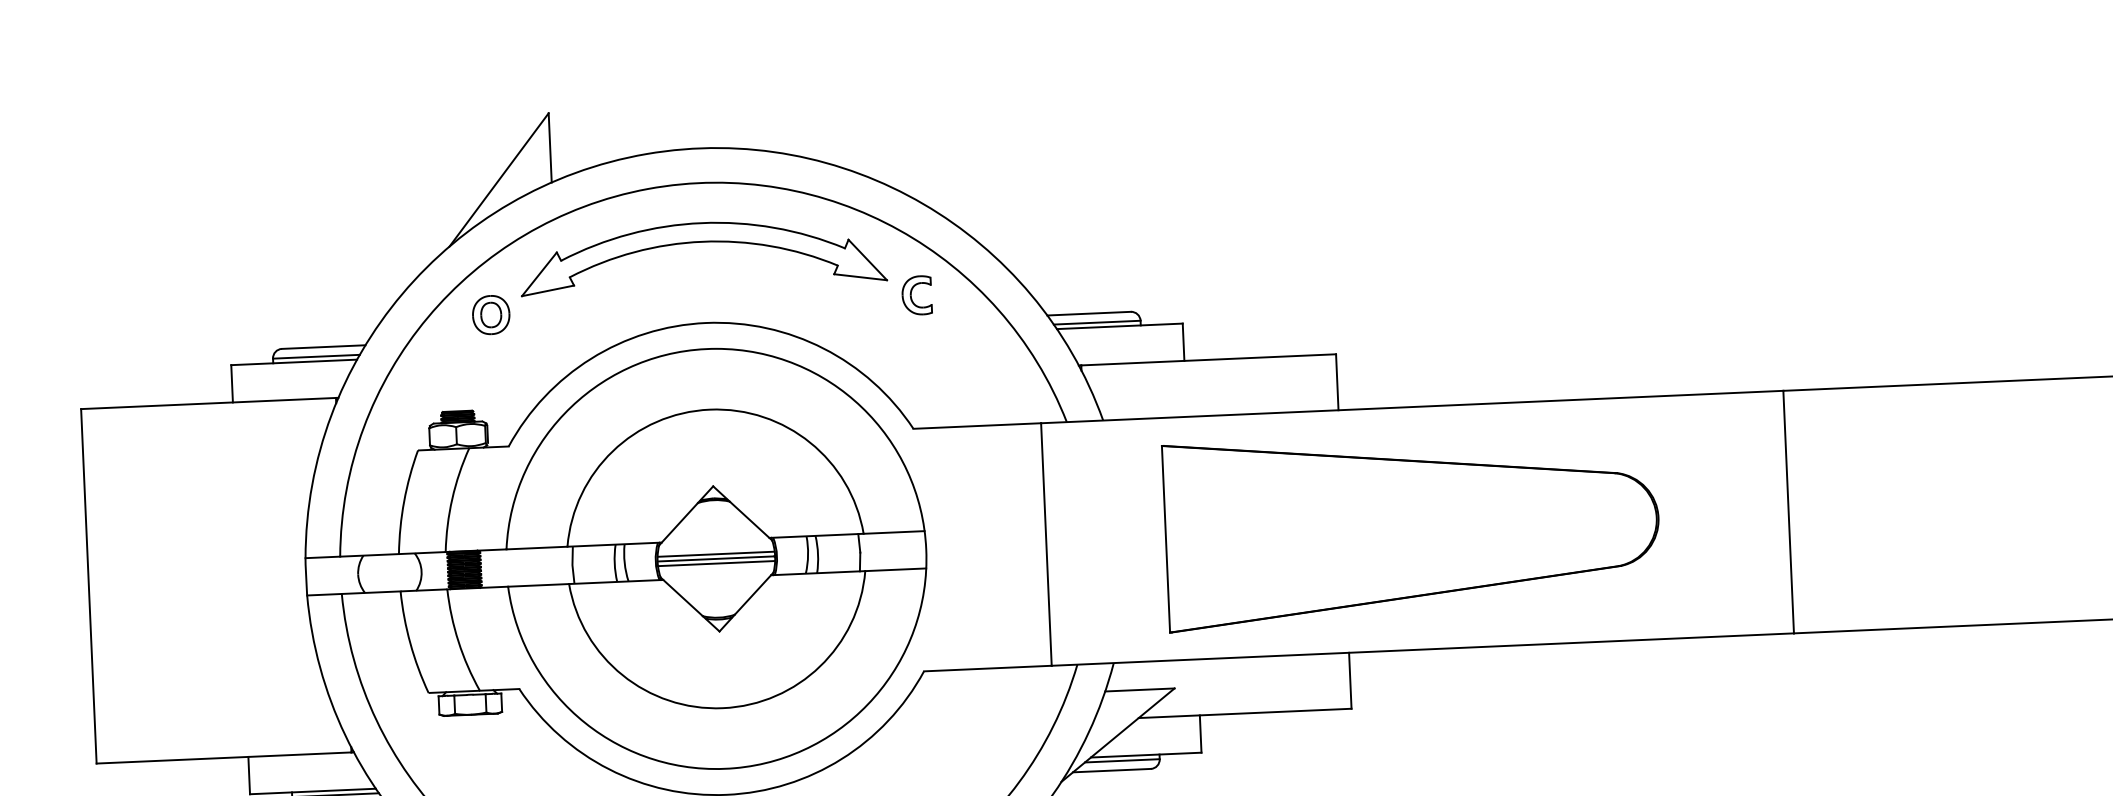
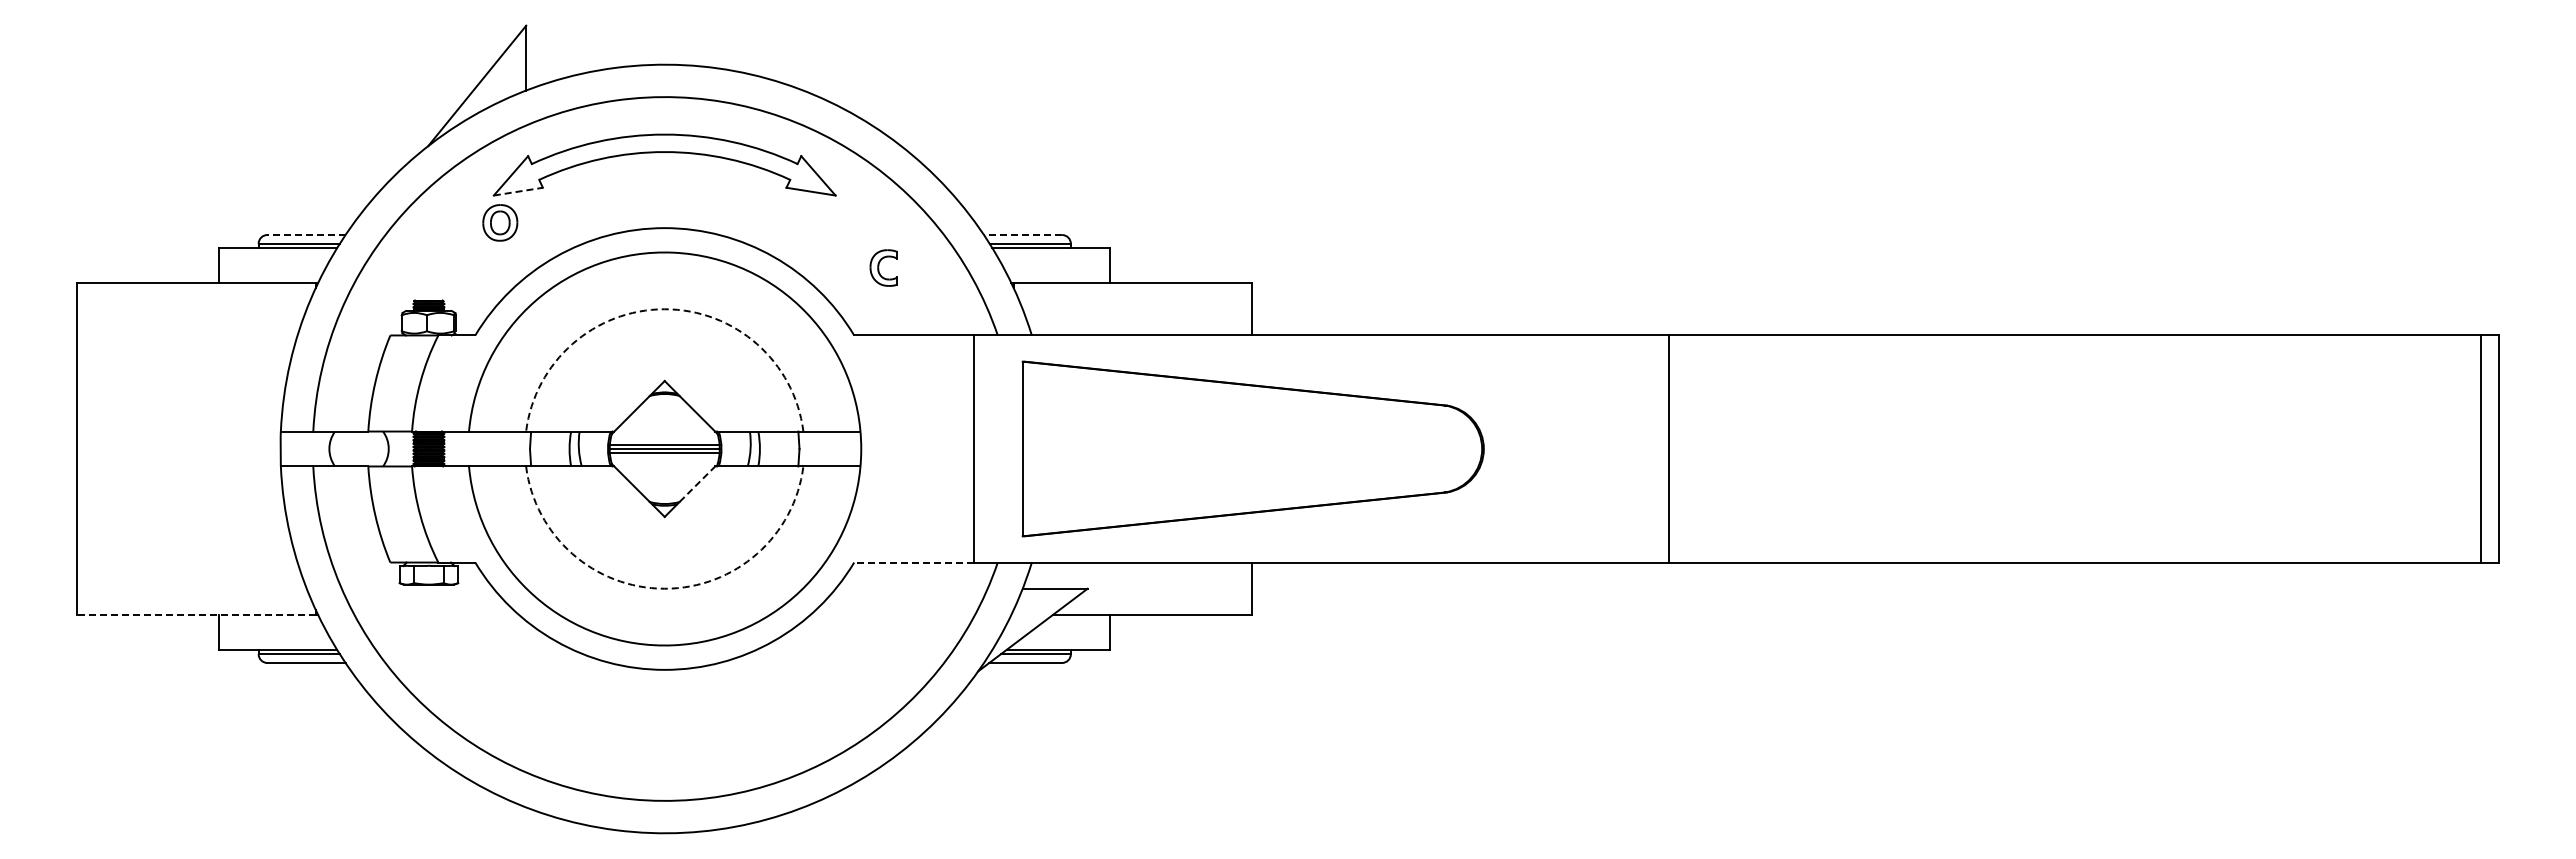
line: (548, 290) -> (518, 191), solid -> dashed
part: (916, 294) -> (883, 267), moved
part: (491, 314) -> (500, 222), moved
line: (1088, 314) -> (1022, 235), solid -> dashed
line: (322, 347) -> (305, 235), solid -> dashed
arc: (709, 409) -> (664, 309), solid -> dashed
part: (1411, 528) -> (1252, 448), moved
line: (753, 593) -> (698, 482), solid -> dashed
line: (987, 668) -> (913, 562), solid -> dashed
arc: (722, 707) -> (664, 588), solid -> dashed
line: (223, 757) -> (196, 614), solid -> dashed

